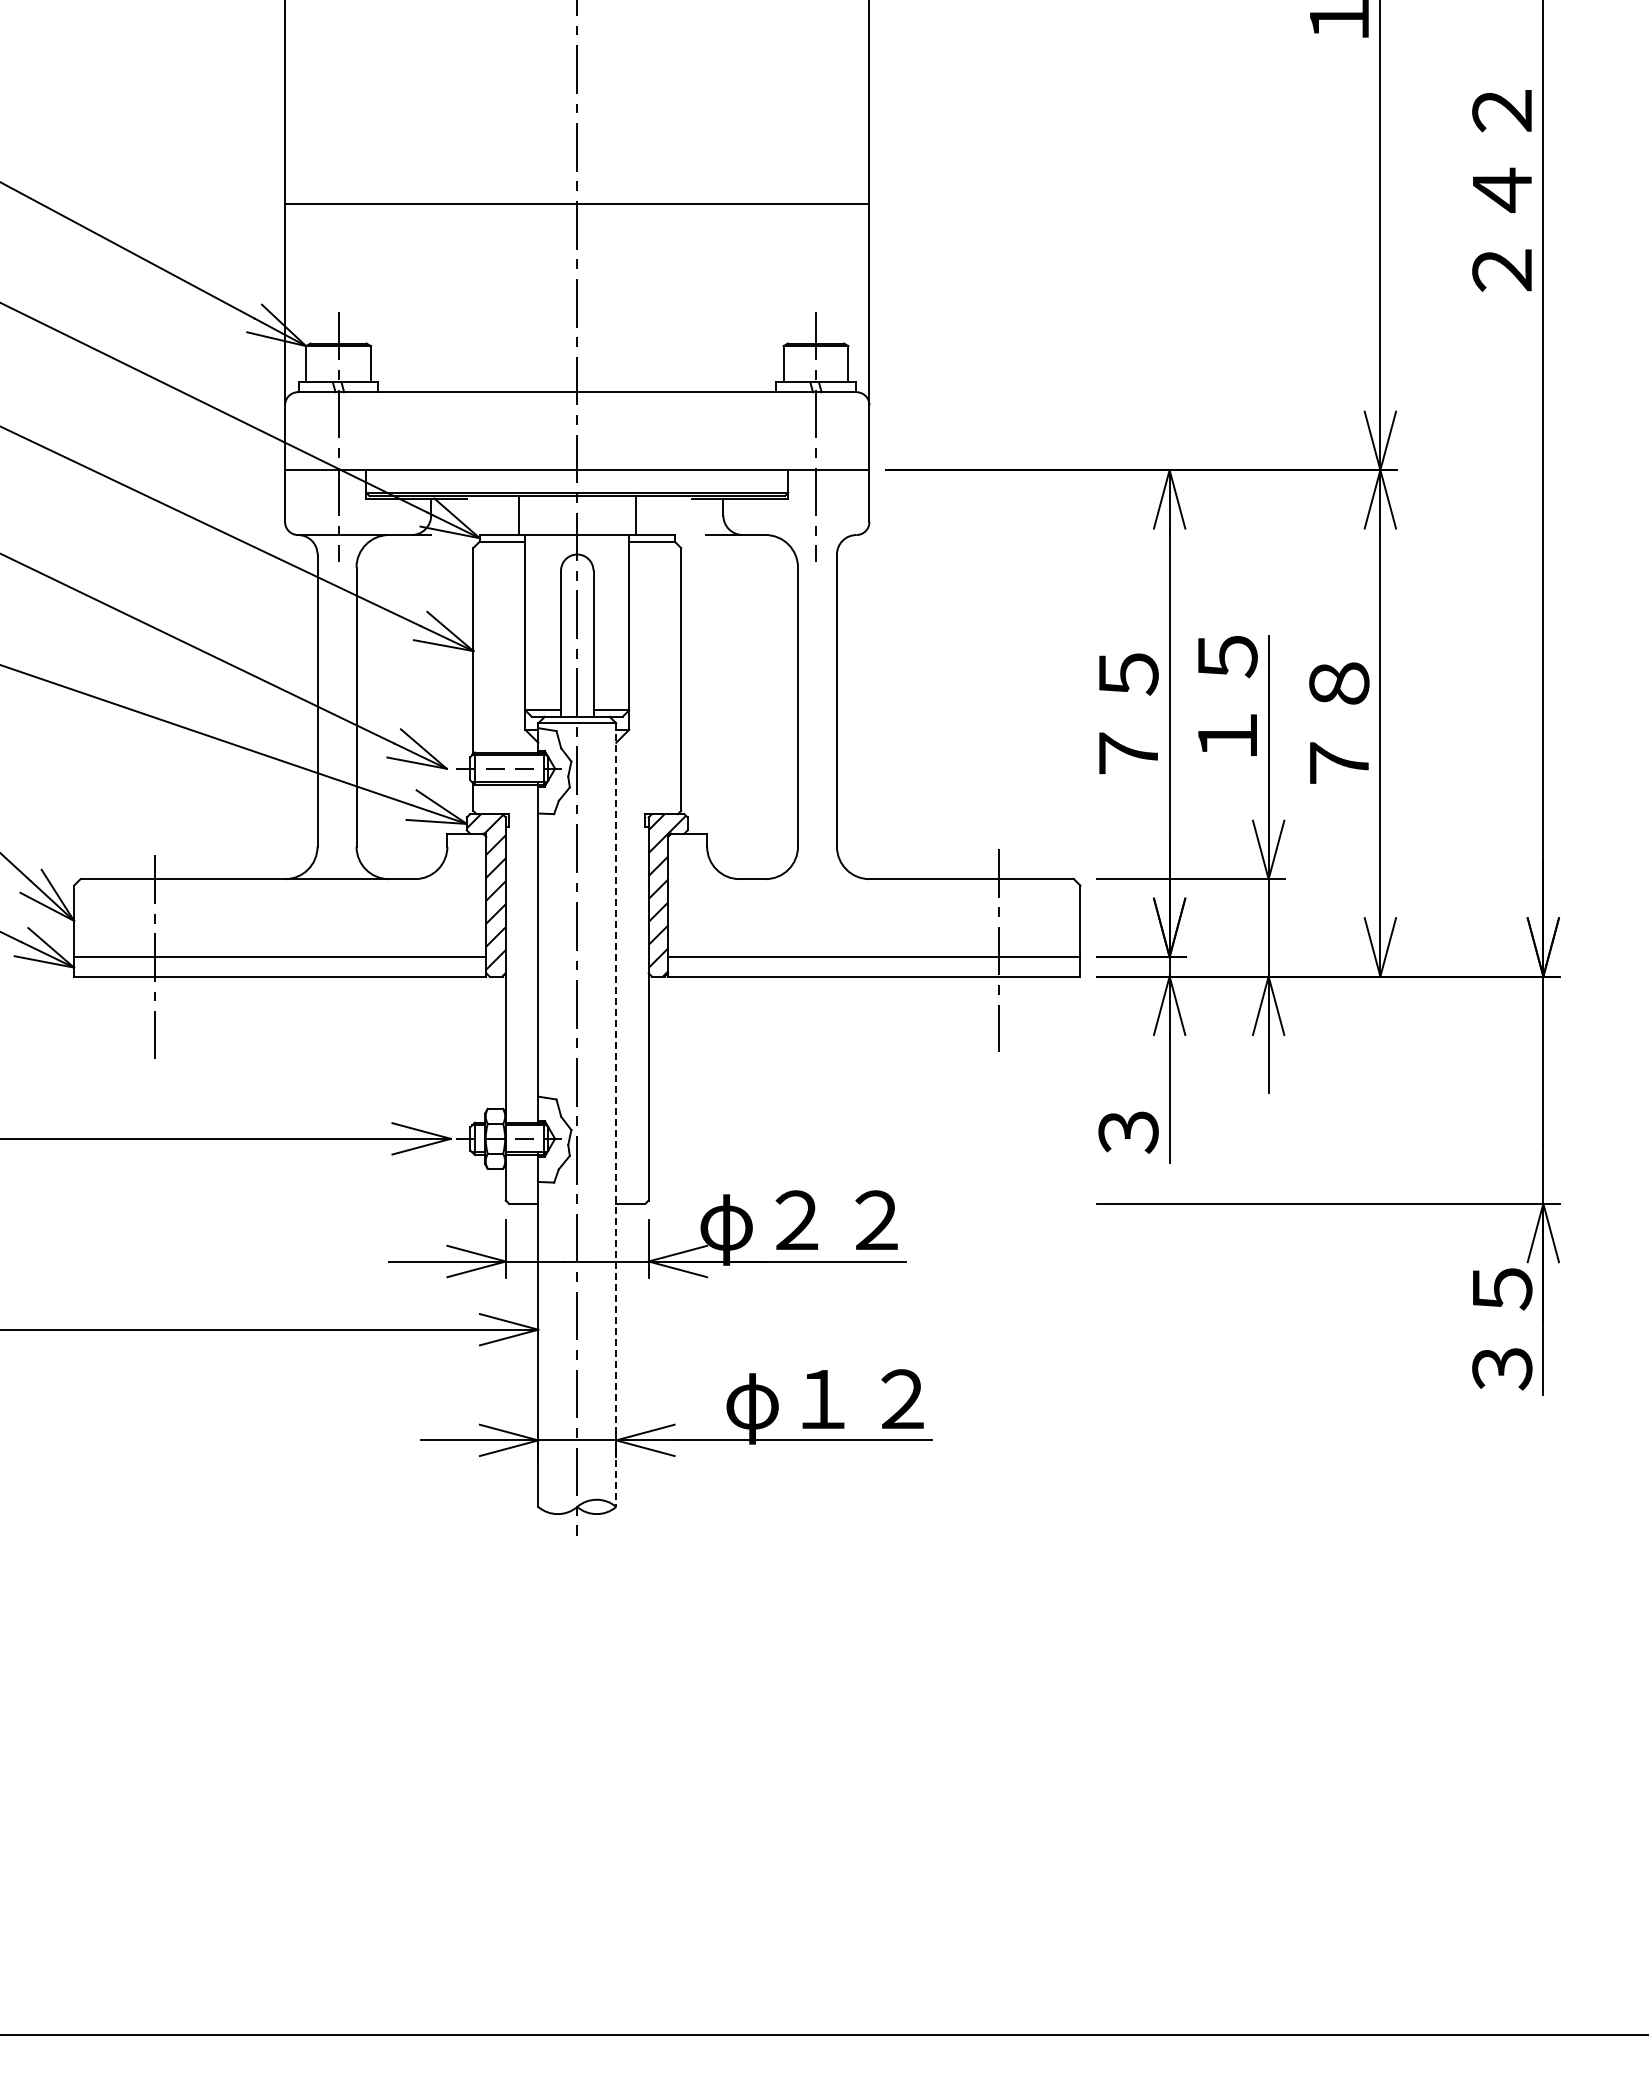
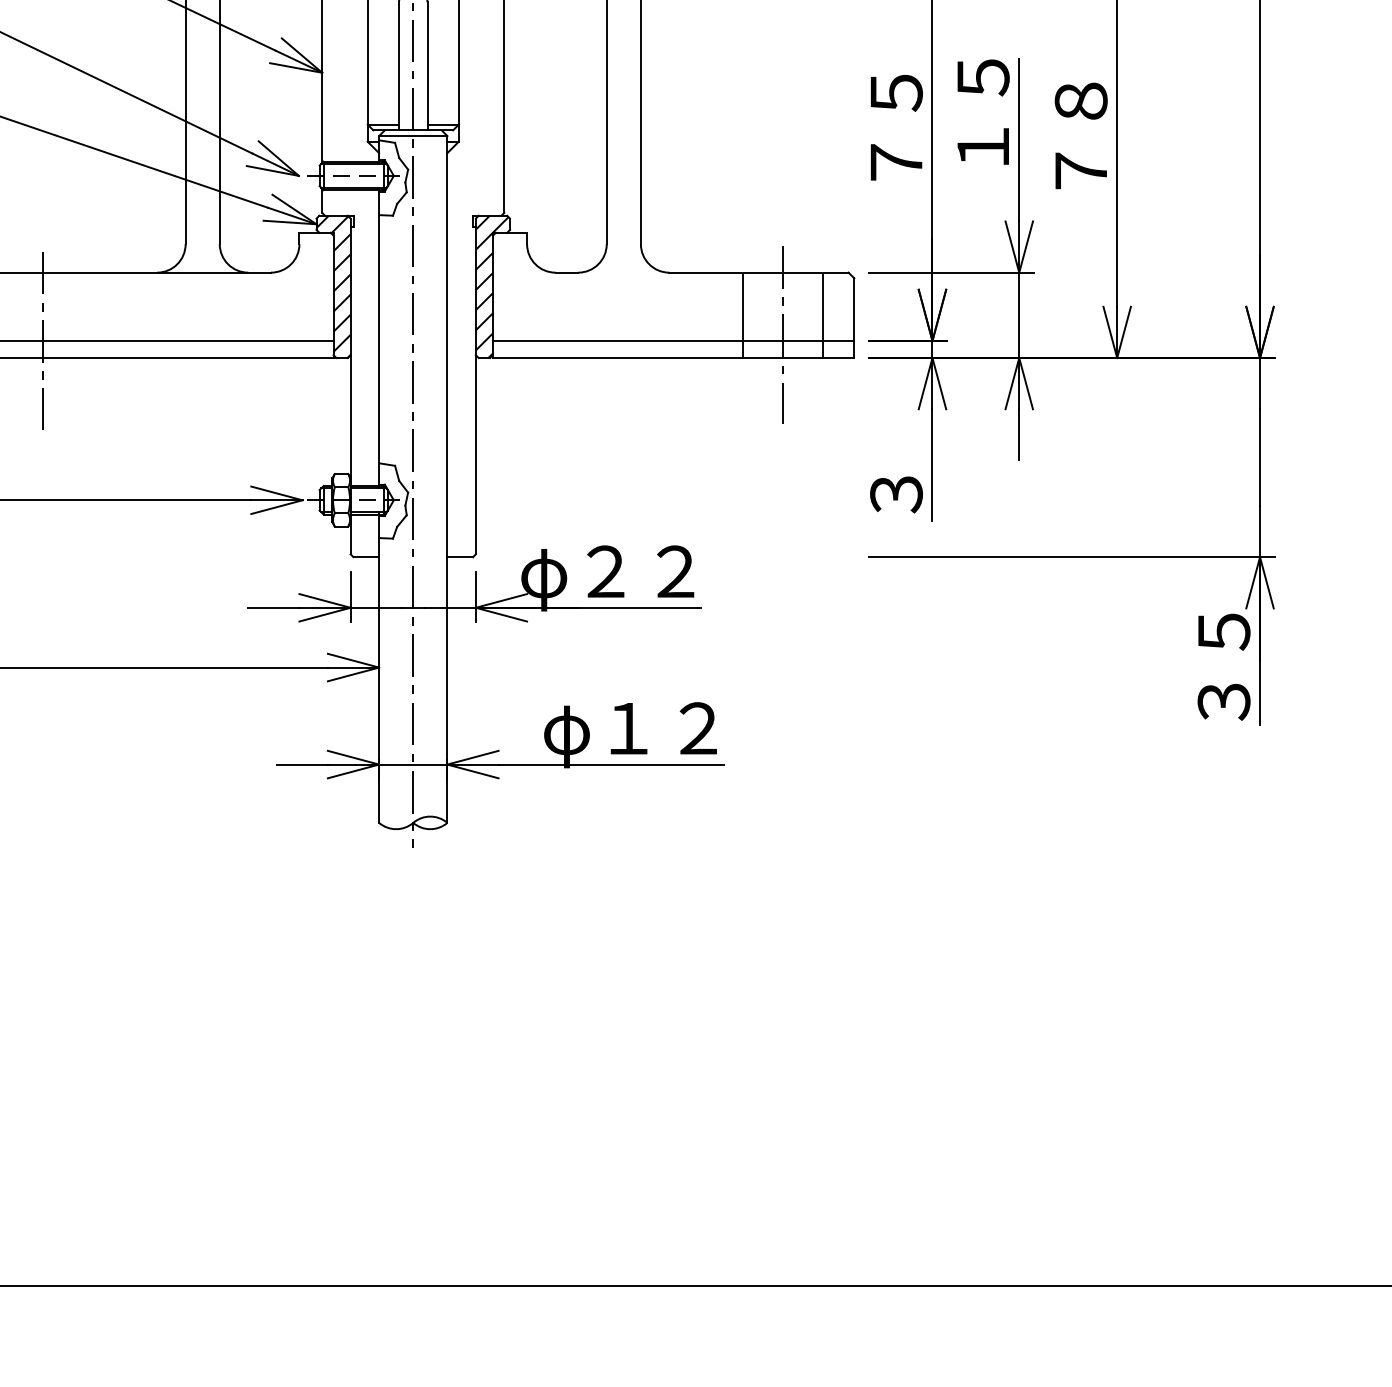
line: (953, 927) -> (743, 315), added
line: (1044, 927) -> (822, 315), added
line: (616, 1115) -> (447, 479), dashed -> solid

